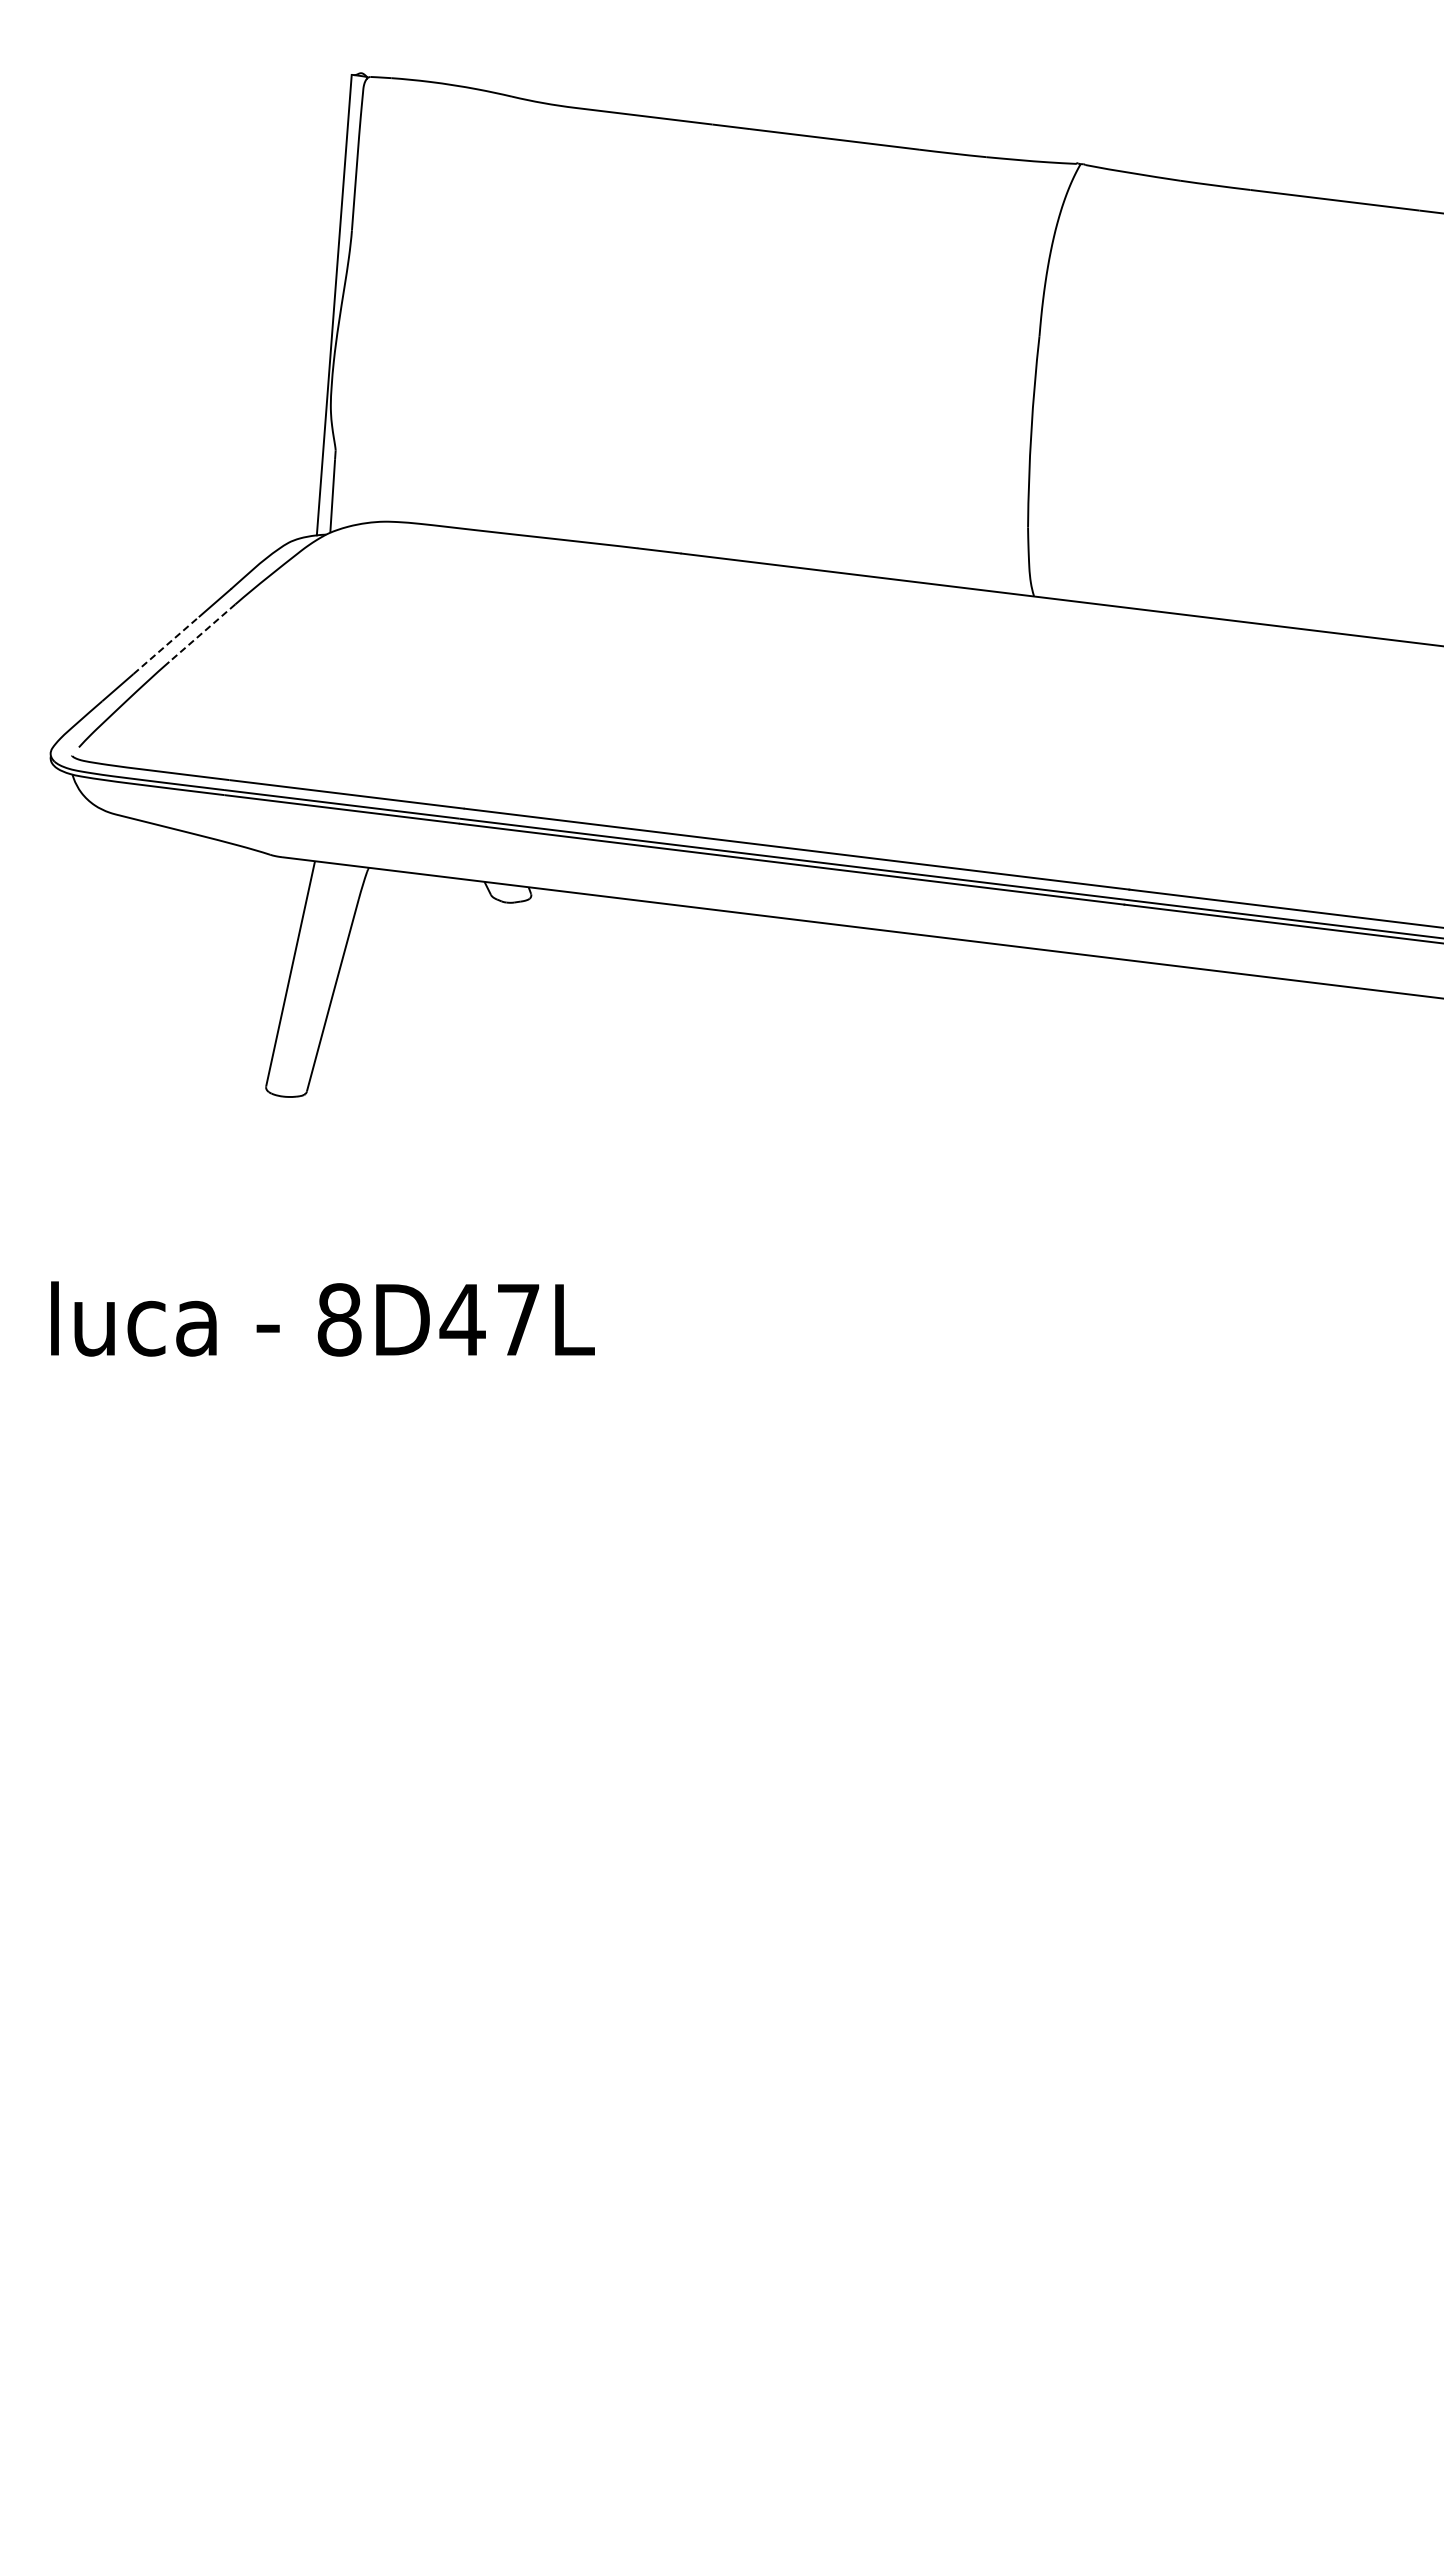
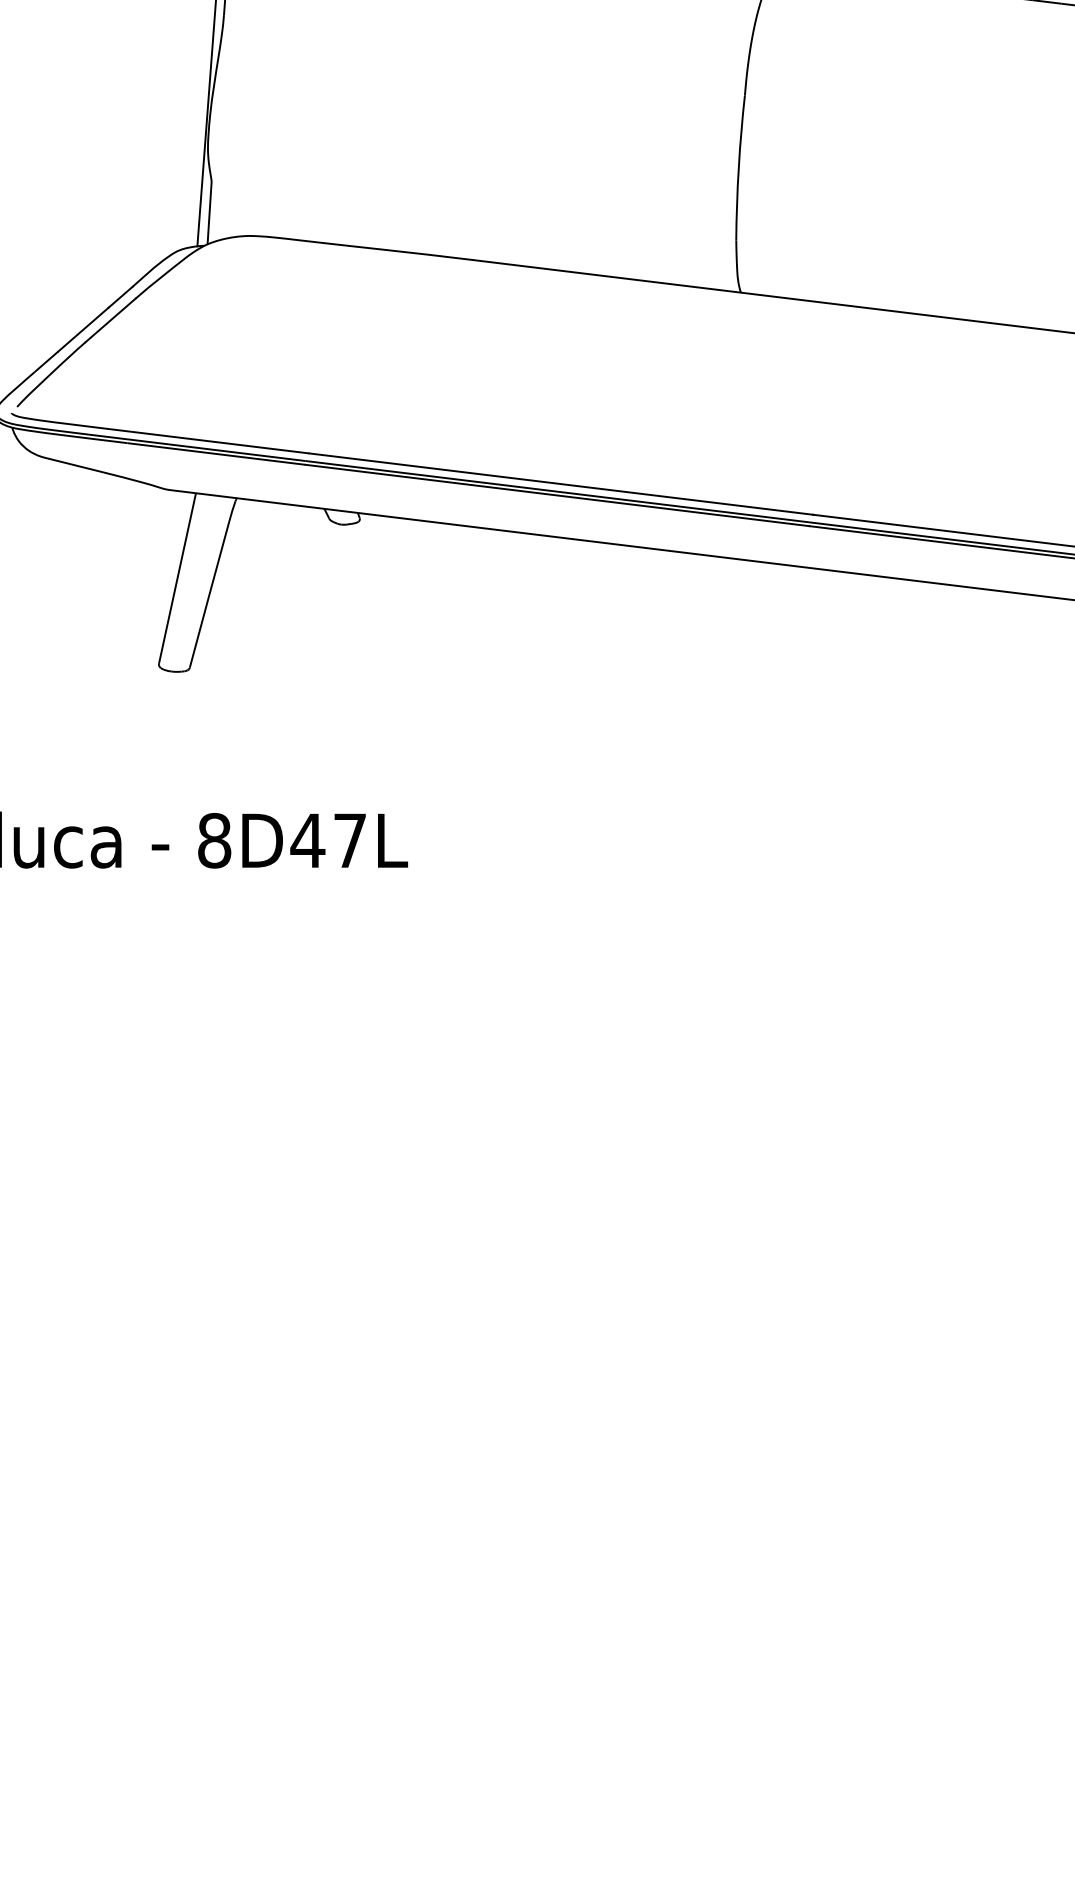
line: (202, 633) -> (110, 320), dashed -> solid
line: (166, 645) -> (83, 329), dashed -> solid

